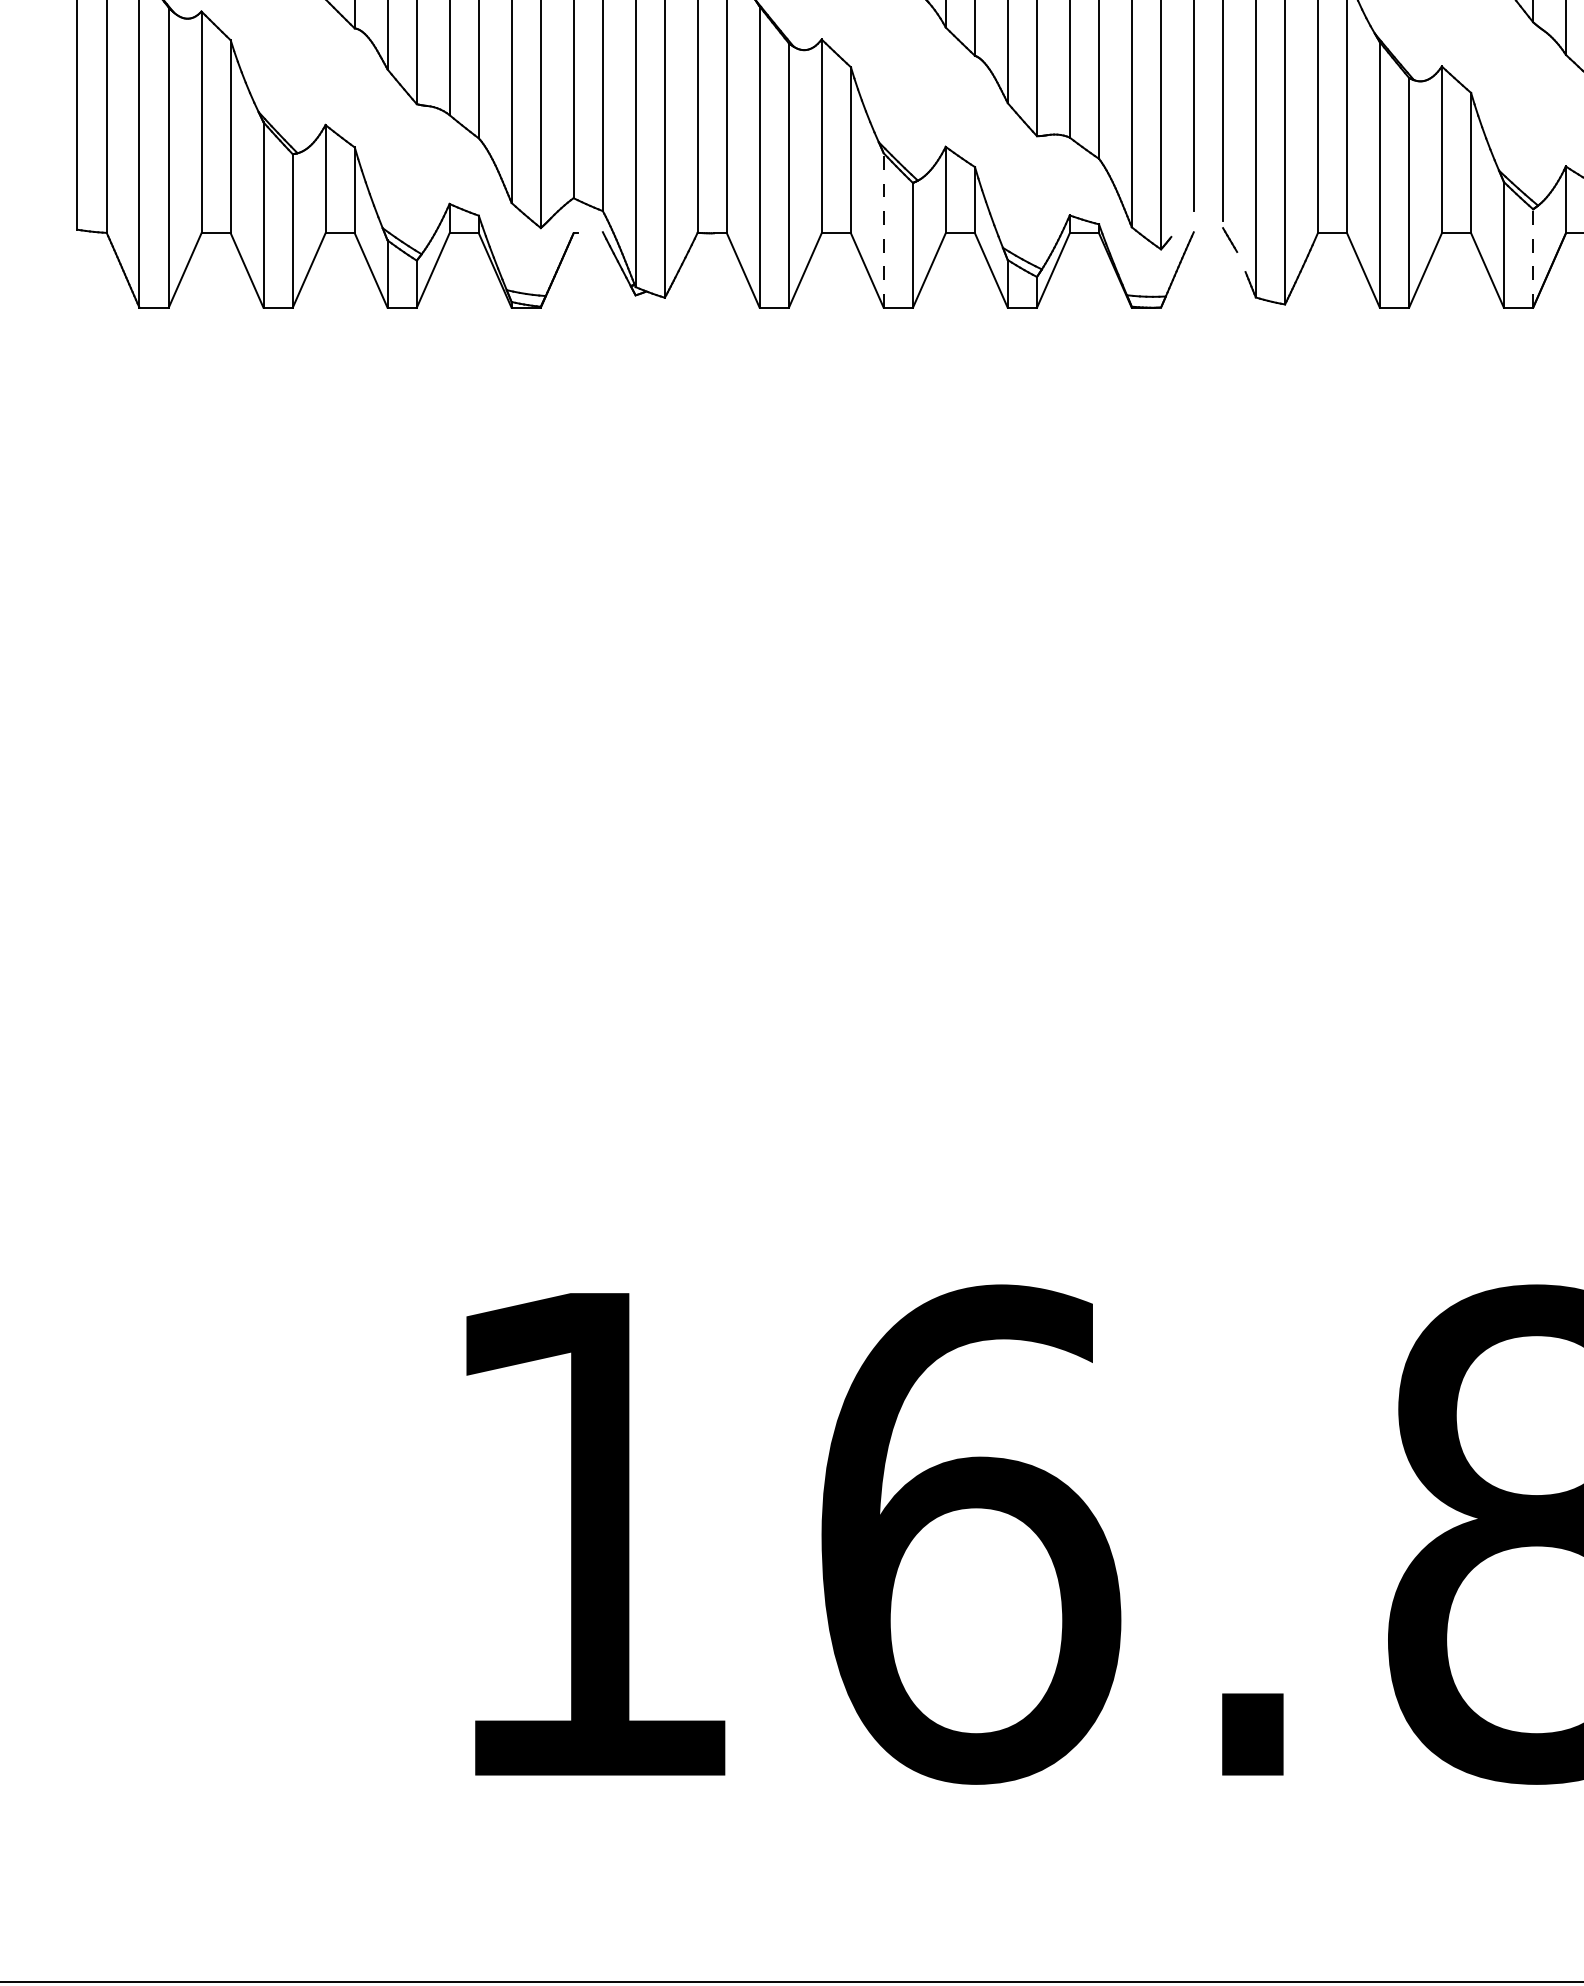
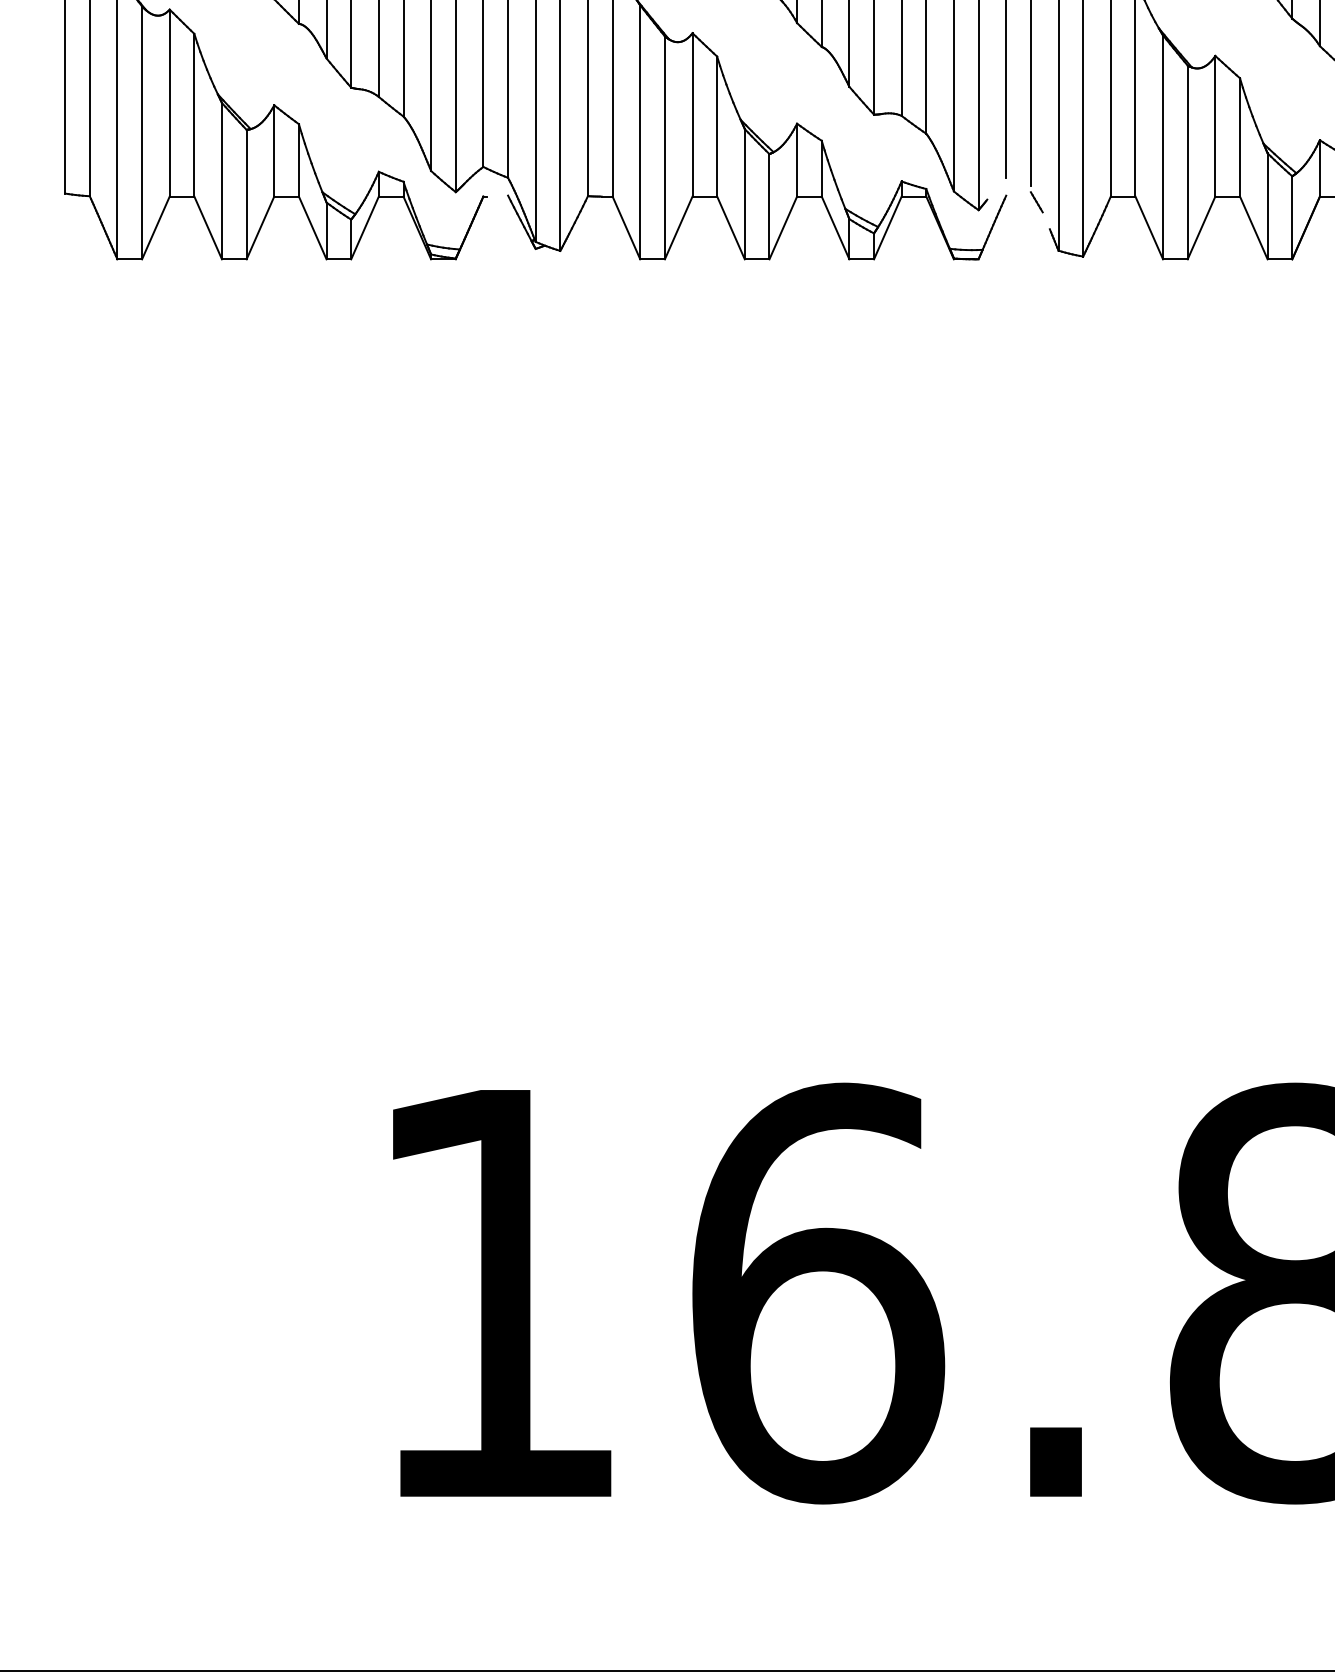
line: (883, 229) -> (744, 193), dashed -> solid
line: (1533, 258) -> (1292, 217), dashed -> solid

